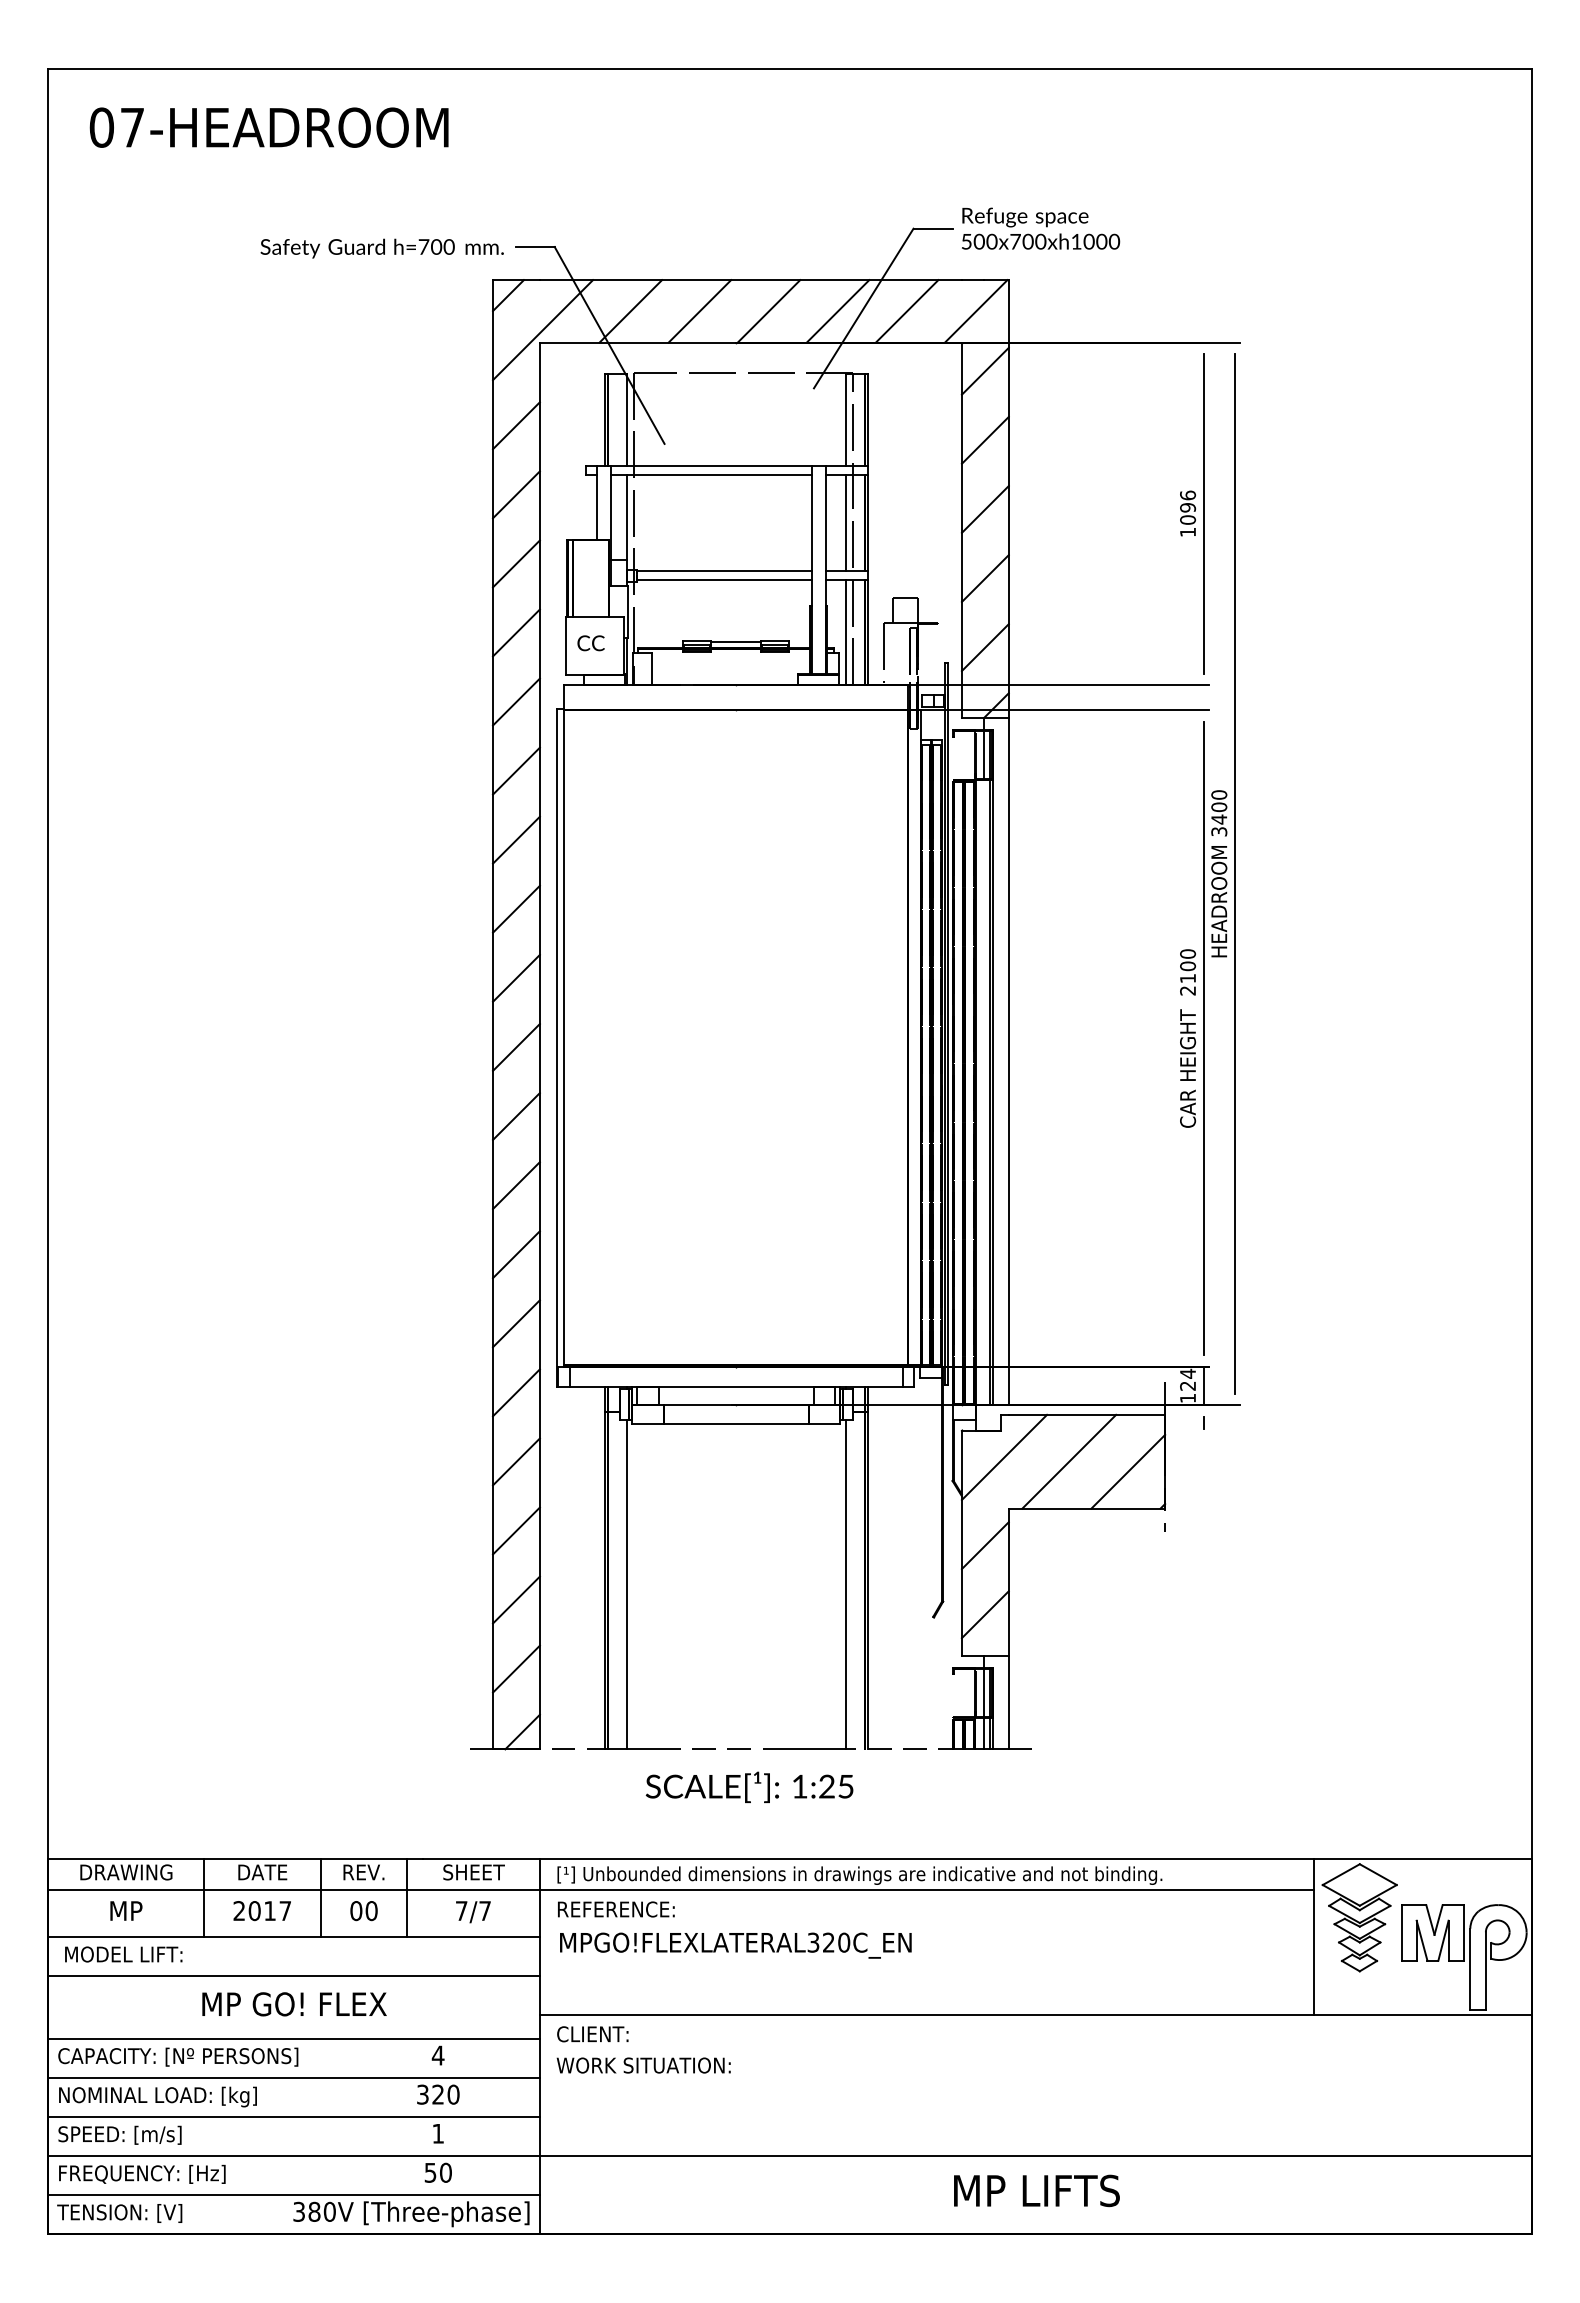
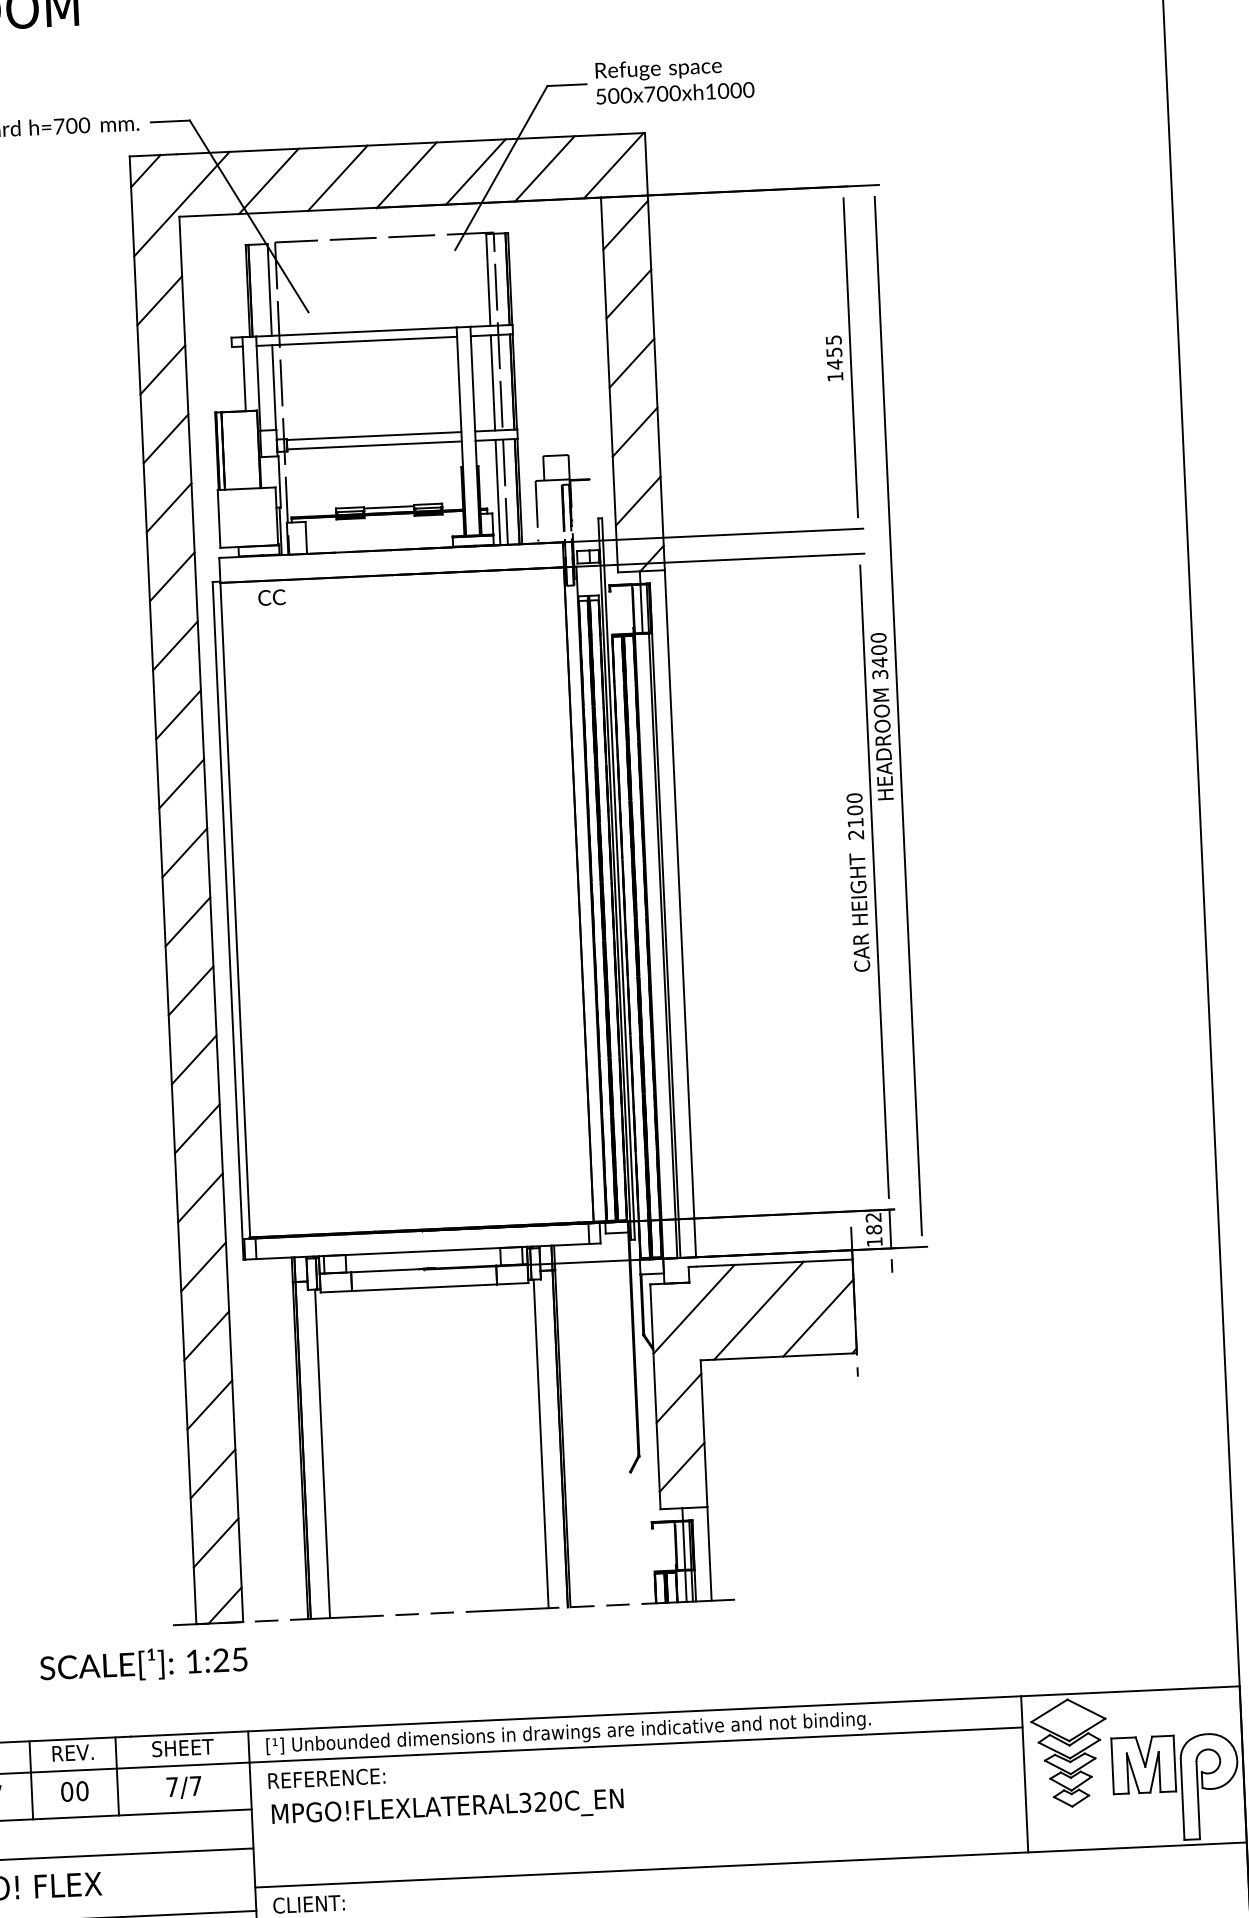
text: (1188, 507) -> (834, 352), 1096 -> 1455
text: (590, 643) -> (271, 597), moved
text: (1188, 1379) -> (874, 1223), 124 -> 182
text: (749, 1786) -> (143, 1663), moved

